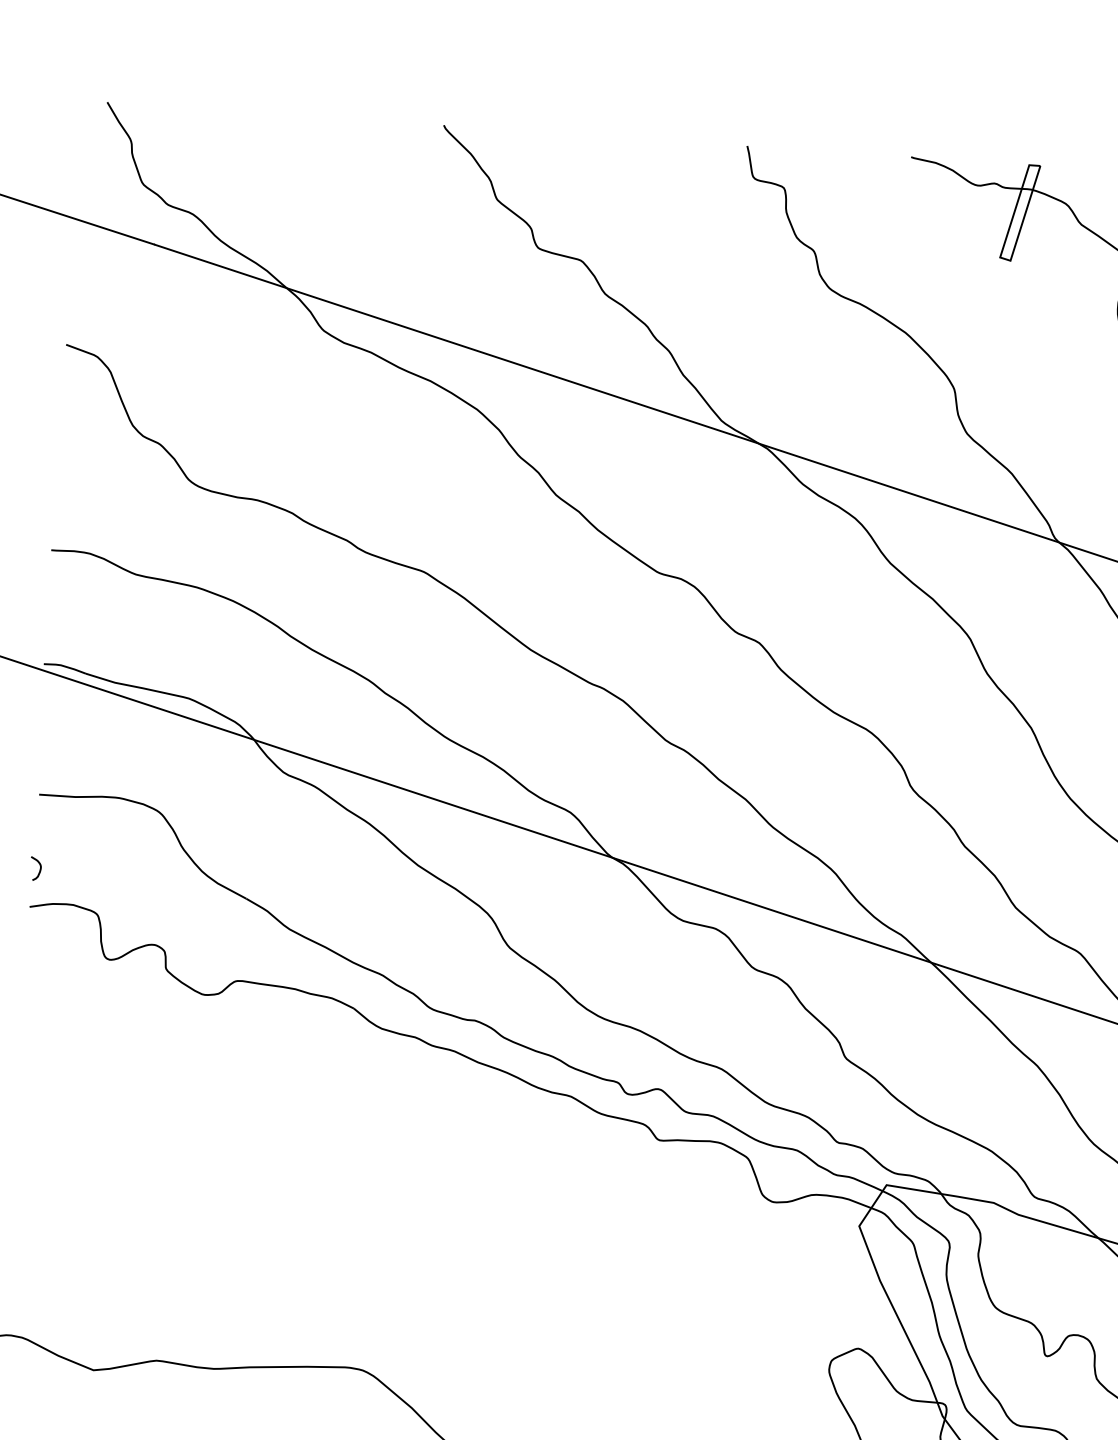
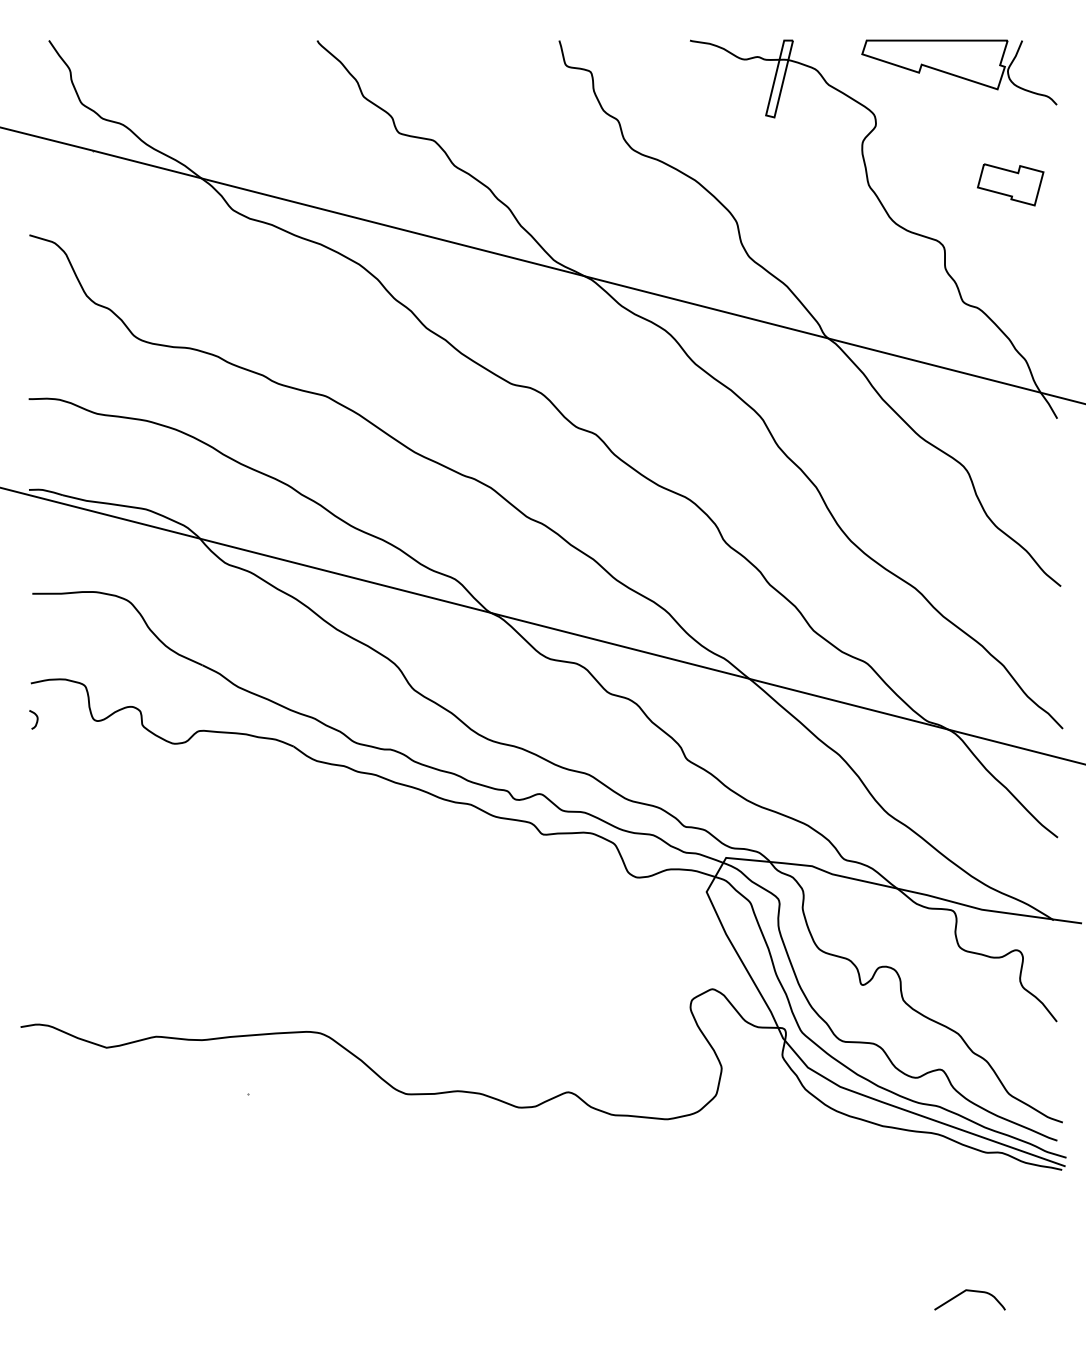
curve: (39, 868) -> (36, 719), moved

